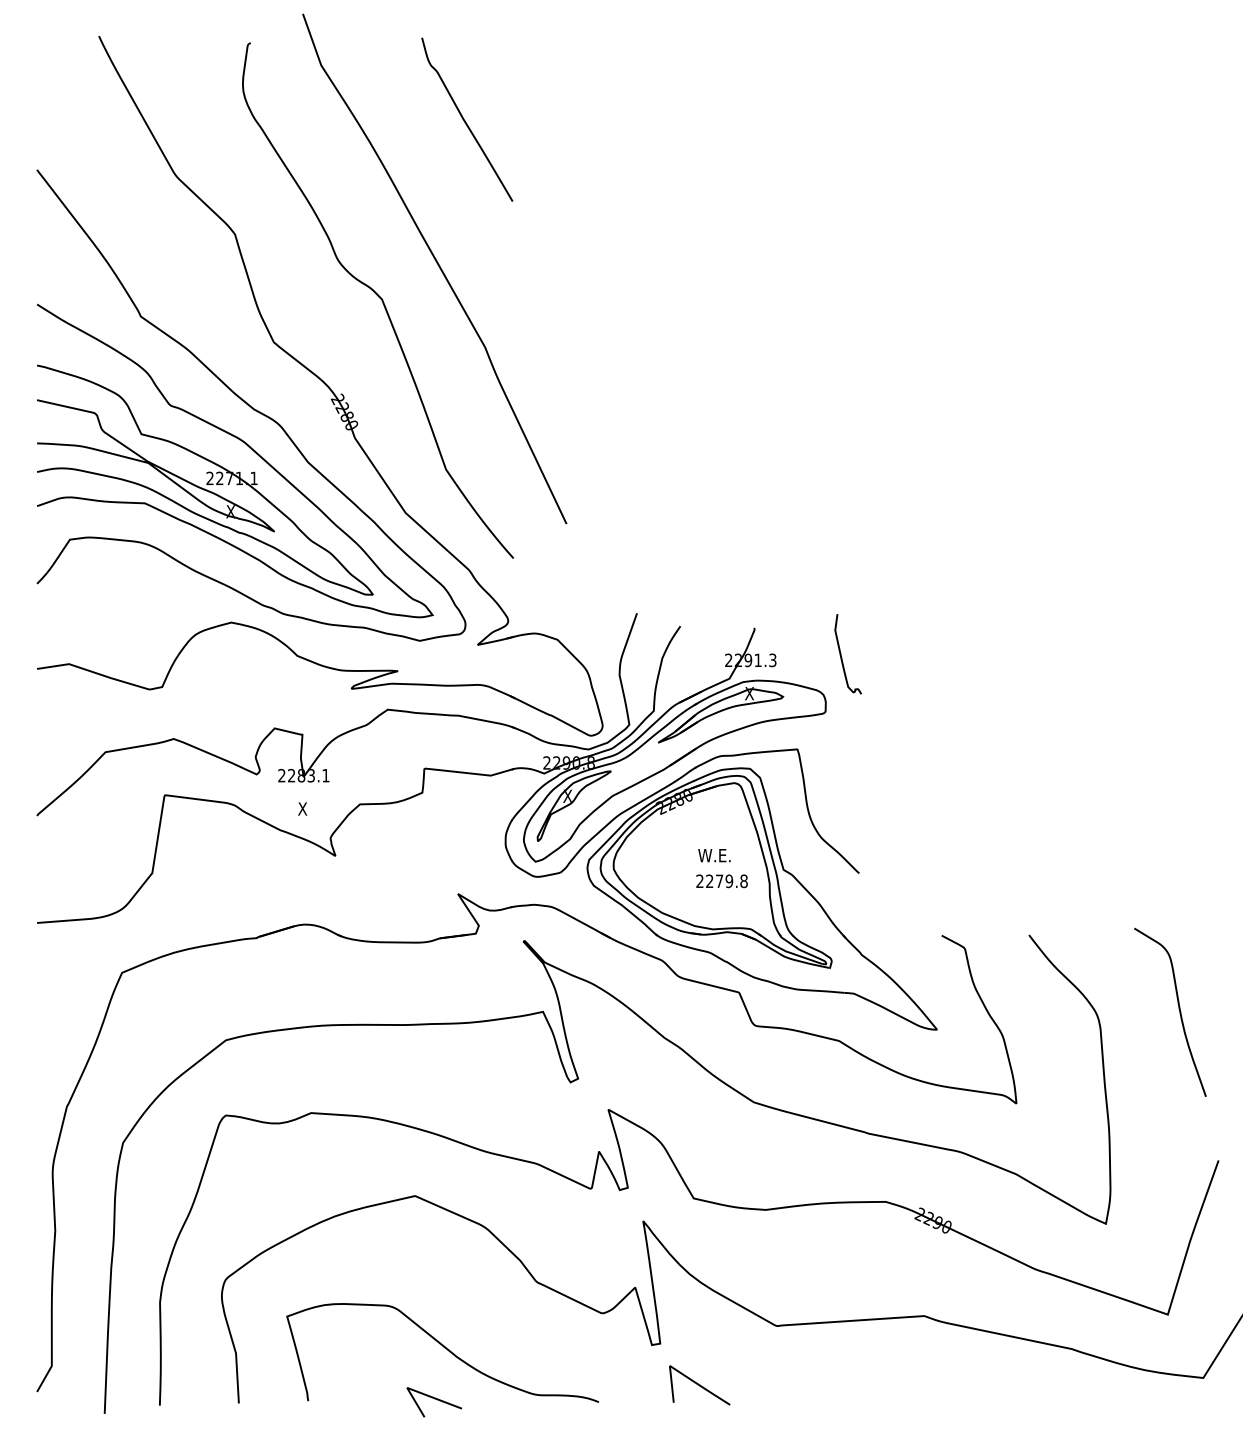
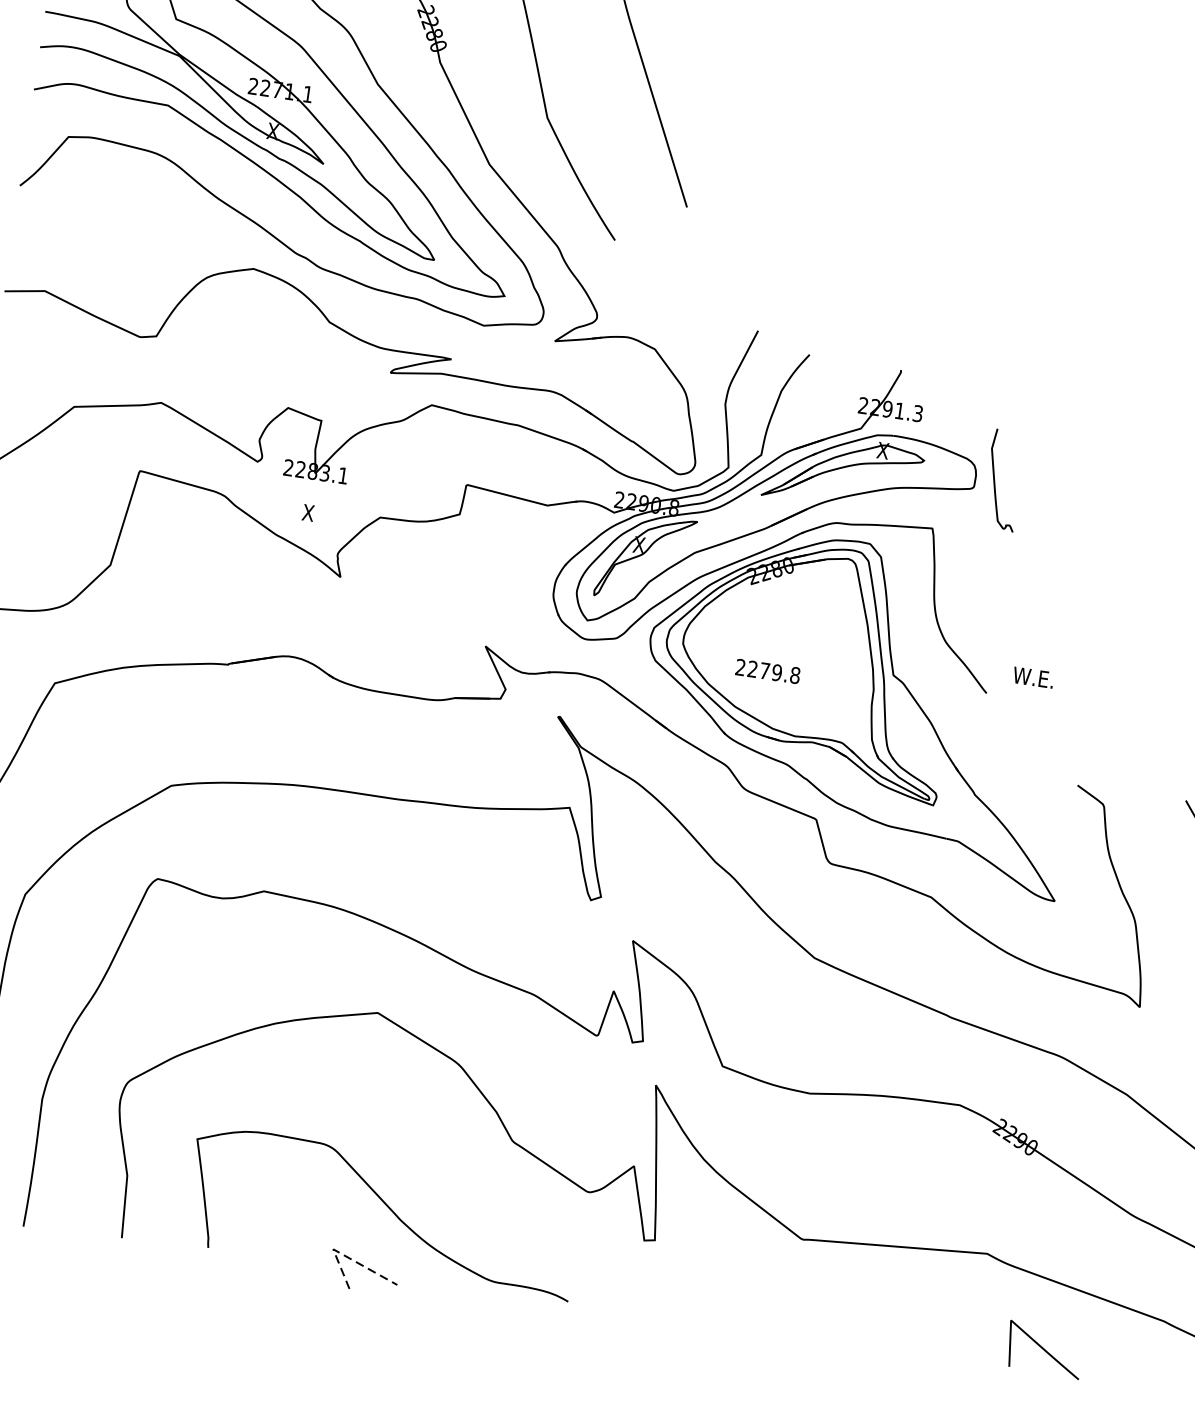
curve: (842, 657) -> (995, 483), moved
text: (714, 855) -> (1033, 677), moved
text: (721, 881) -> (767, 671), moved
curve: (699, 1385) -> (1044, 1350), moved
line: (418, 1392) -> (346, 1257), solid -> dashed

